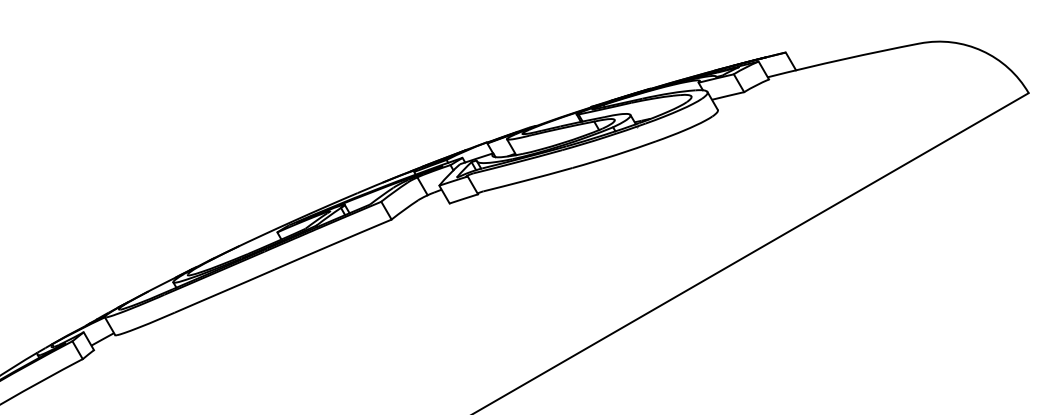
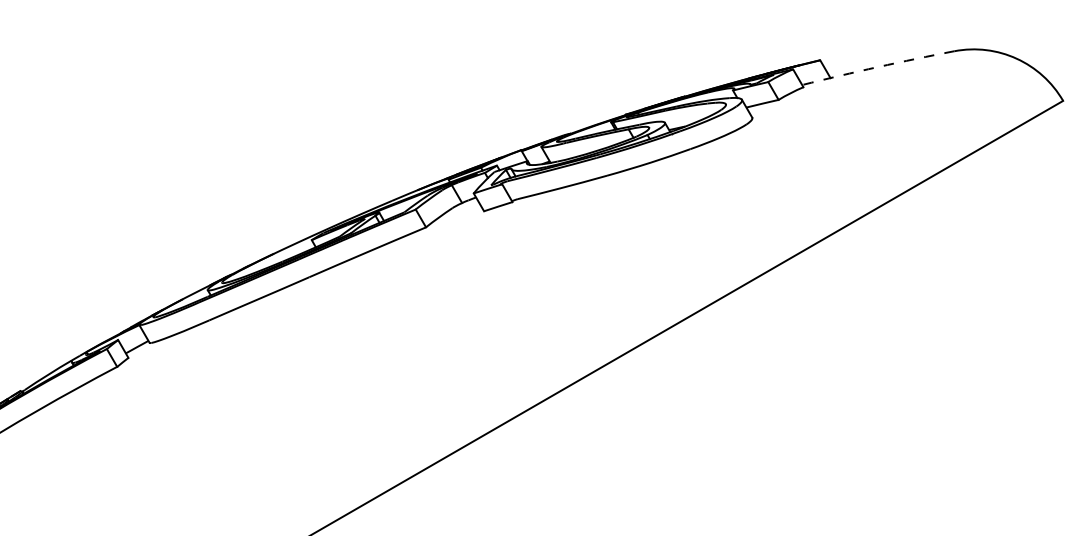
arc: (844, 59) -> (878, 67), solid -> dashed

